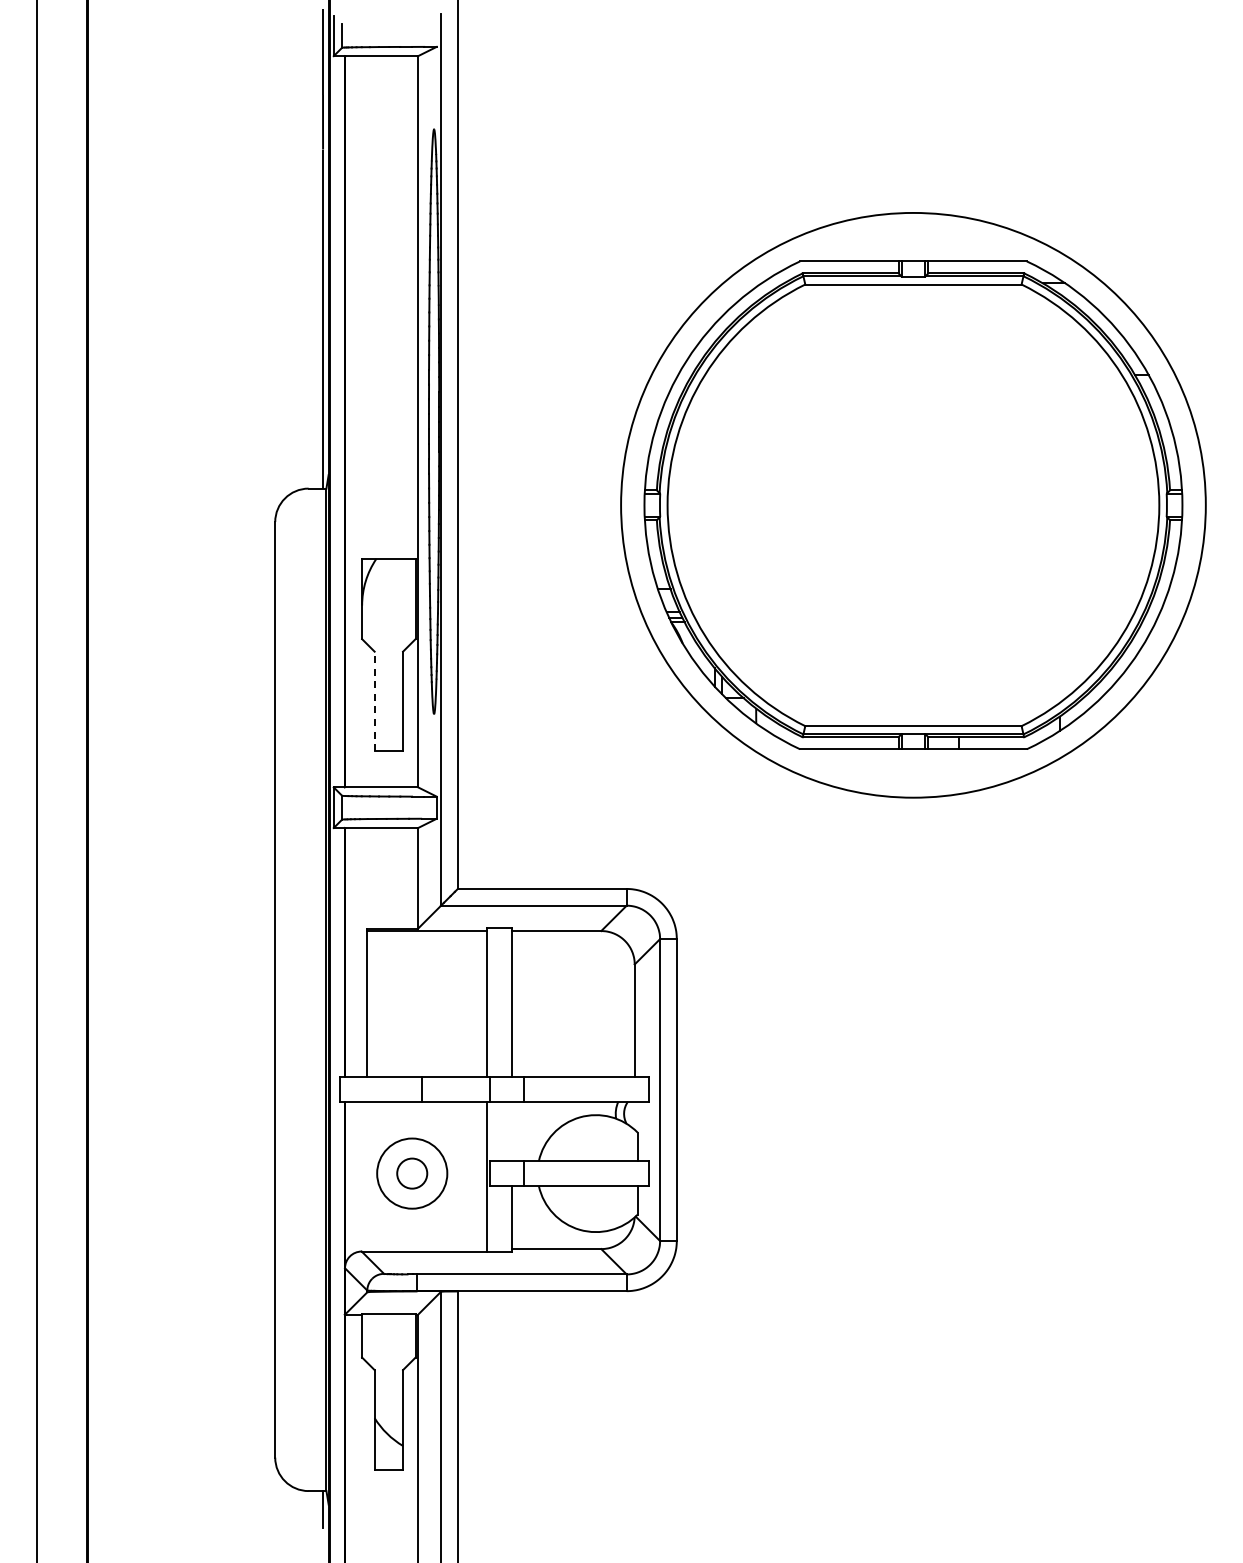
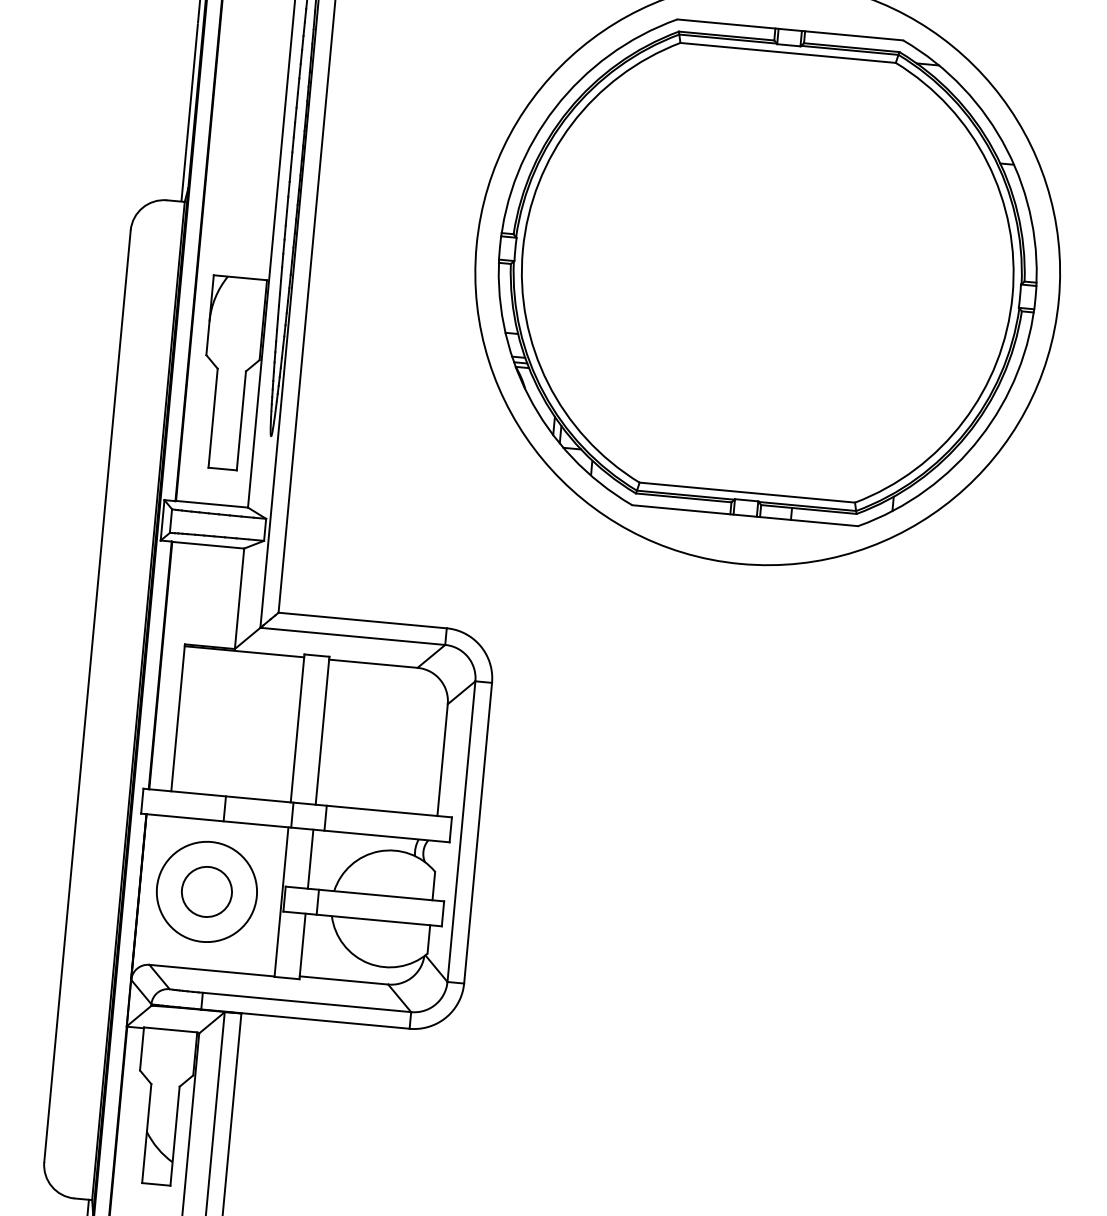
line: (374, 701) -> (212, 418), dashed -> solid
line: (512, 1131) -> (310, 859), added
circle: (412, 1173) -> (207, 891), size x1.43
circle: (412, 1173) -> (207, 891), size x1.67

